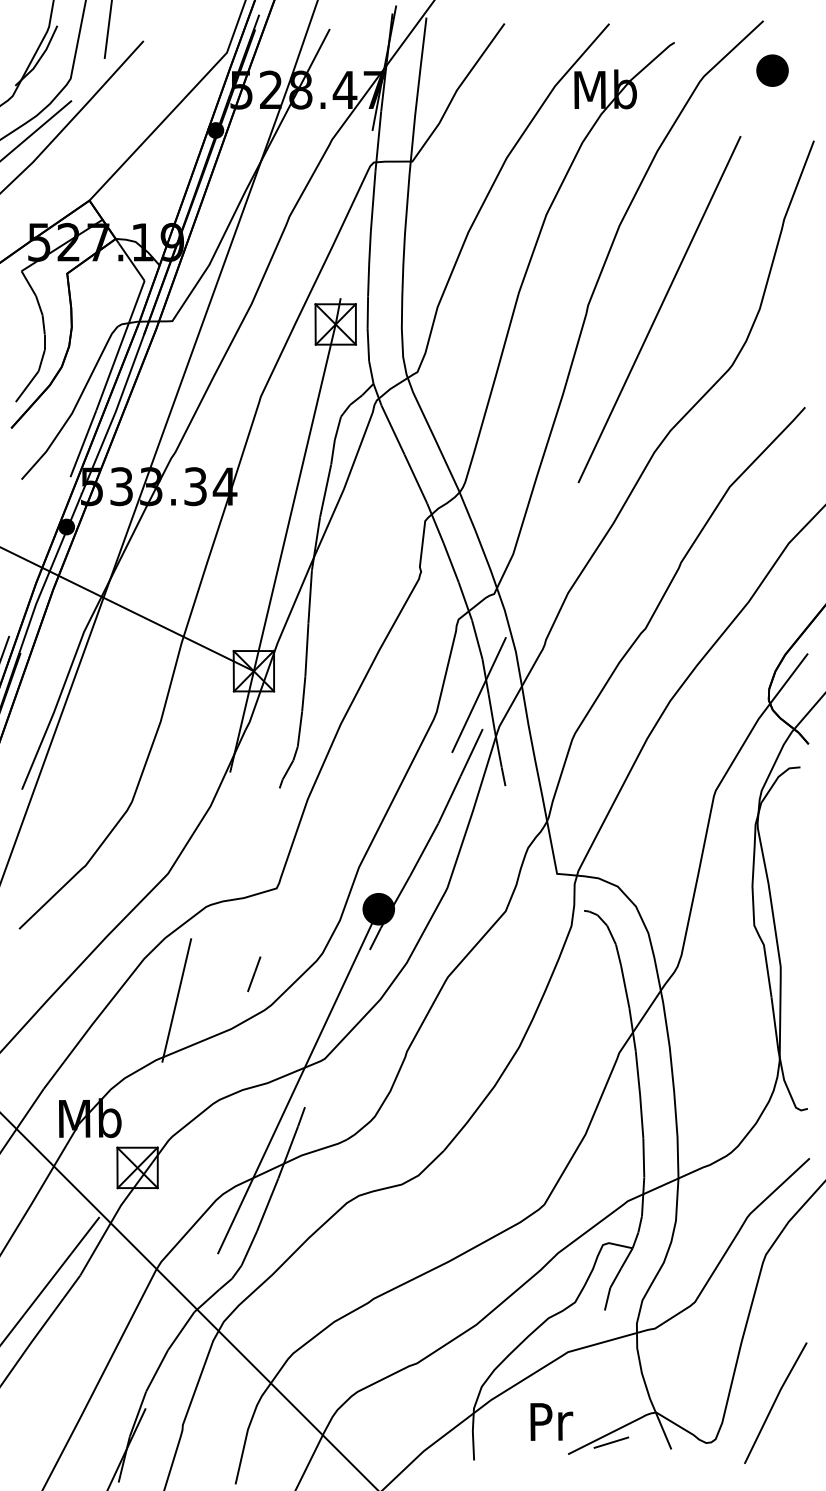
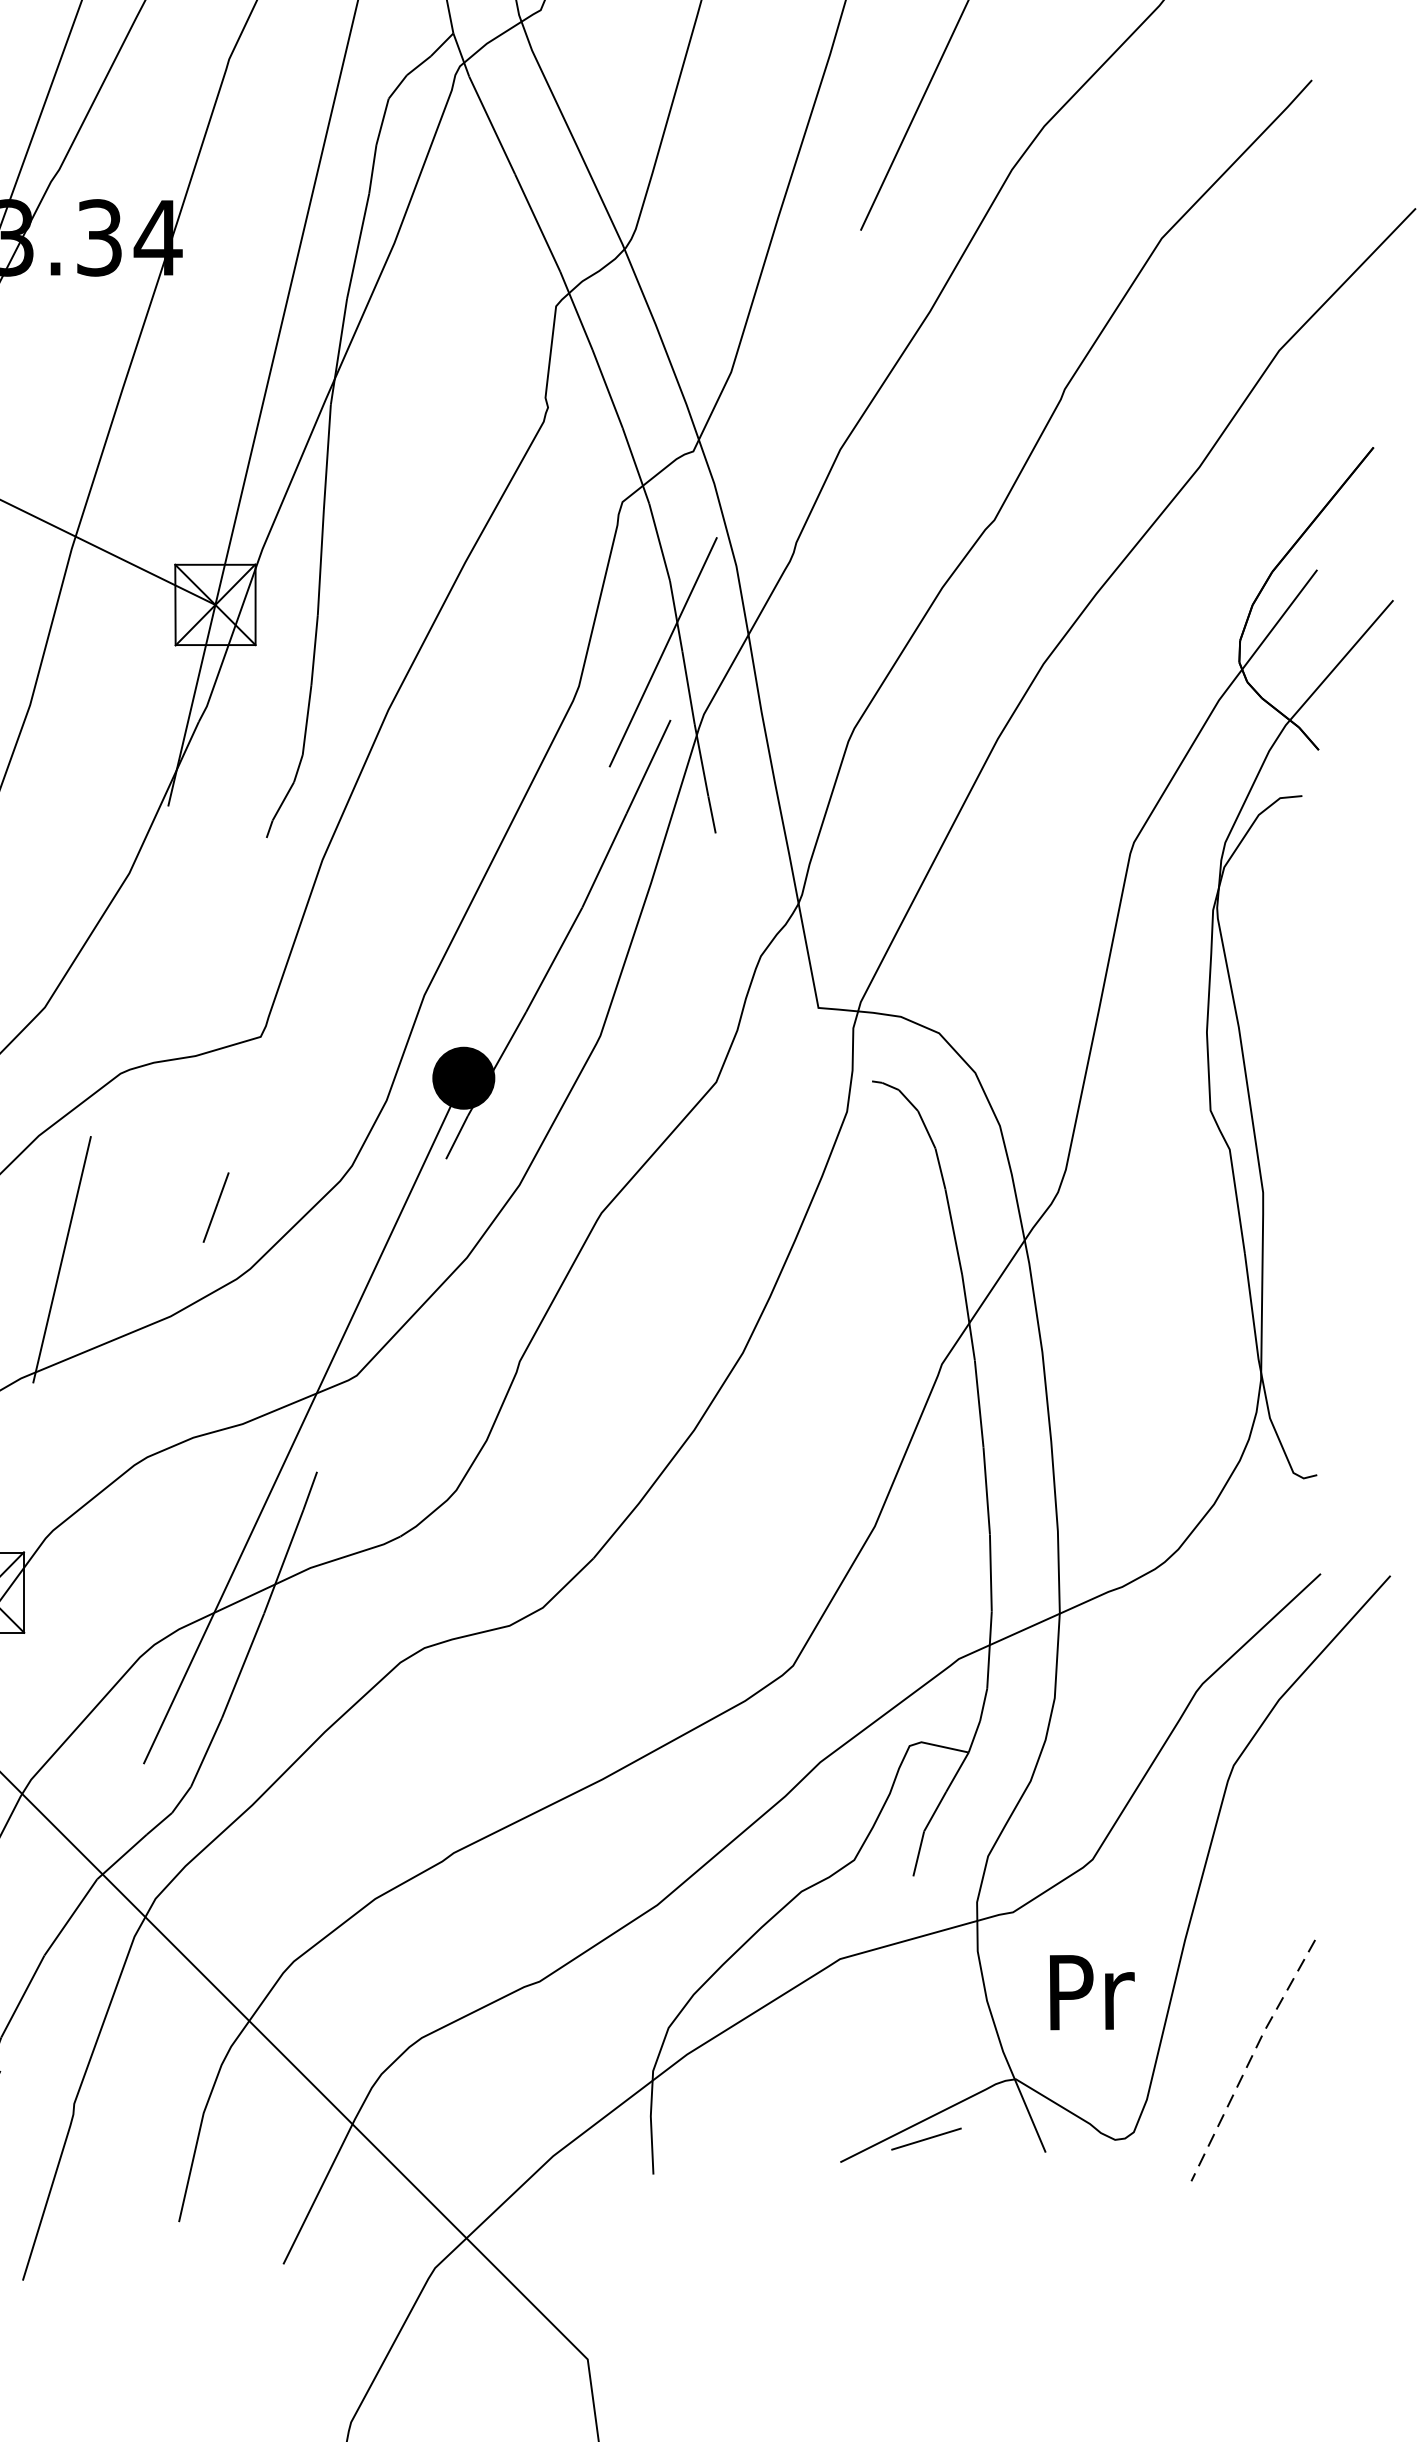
line: (774, 1402) -> (1250, 2059), solid -> dashed
text: (551, 1421) -> (1091, 1991), moved

